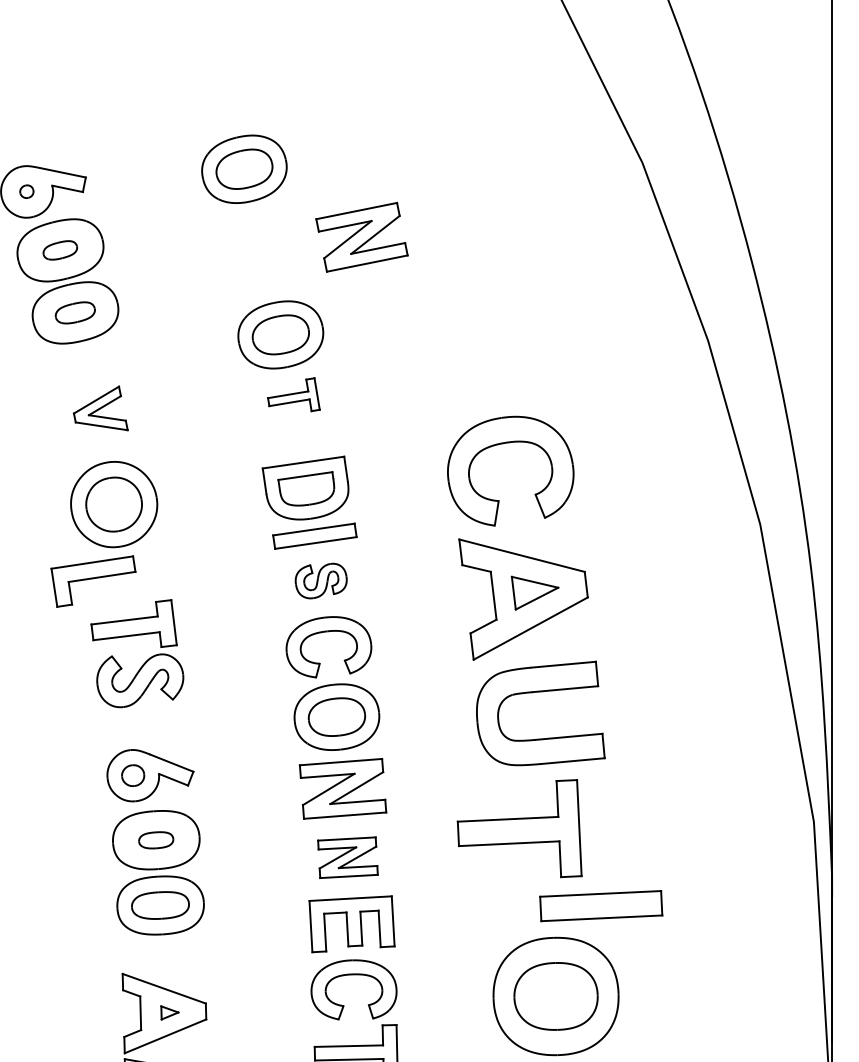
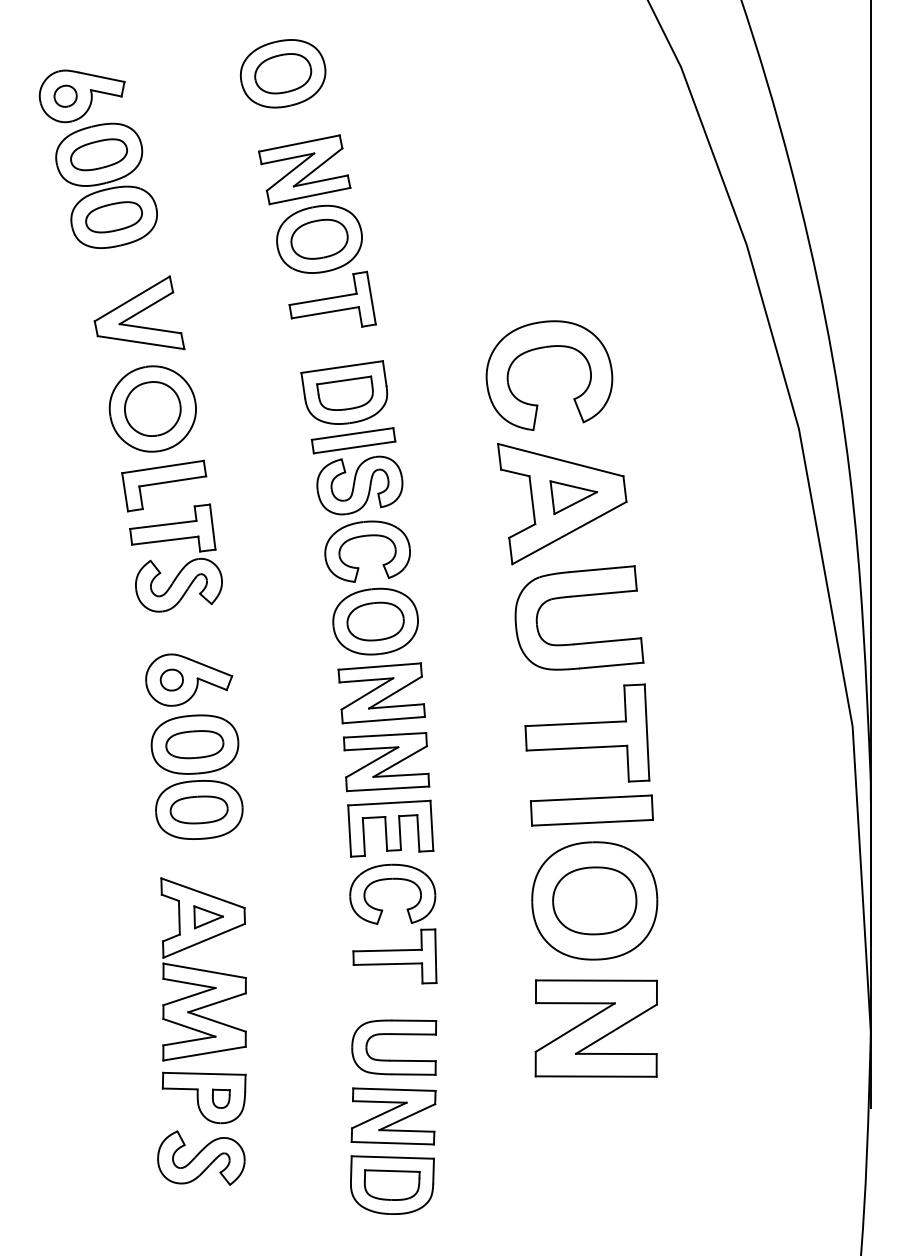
part: (26, 191) -> (65, 95), size x1.67
part: (361, 237) -> (304, 169), moved
part: (59, 250) -> (98, 154), size x1.67
part: (74, 313) -> (113, 217), size x1.43
part: (293, 394) -> (332, 298), size x1.67
part: (100, 408) -> (139, 312), size x1.67
part: (93, 581) -> (164, 485), moved
part: (320, 581) -> (359, 485), size x1.67
part: (519, 828) -> (587, 732), moved
part: (155, 840) -> (194, 744), size x1.67
part: (347, 858) -> (386, 762), size x1.43
part: (600, 906) -> (591, 810), moved
part: (169, 1013) -> (208, 917), size x1.67

